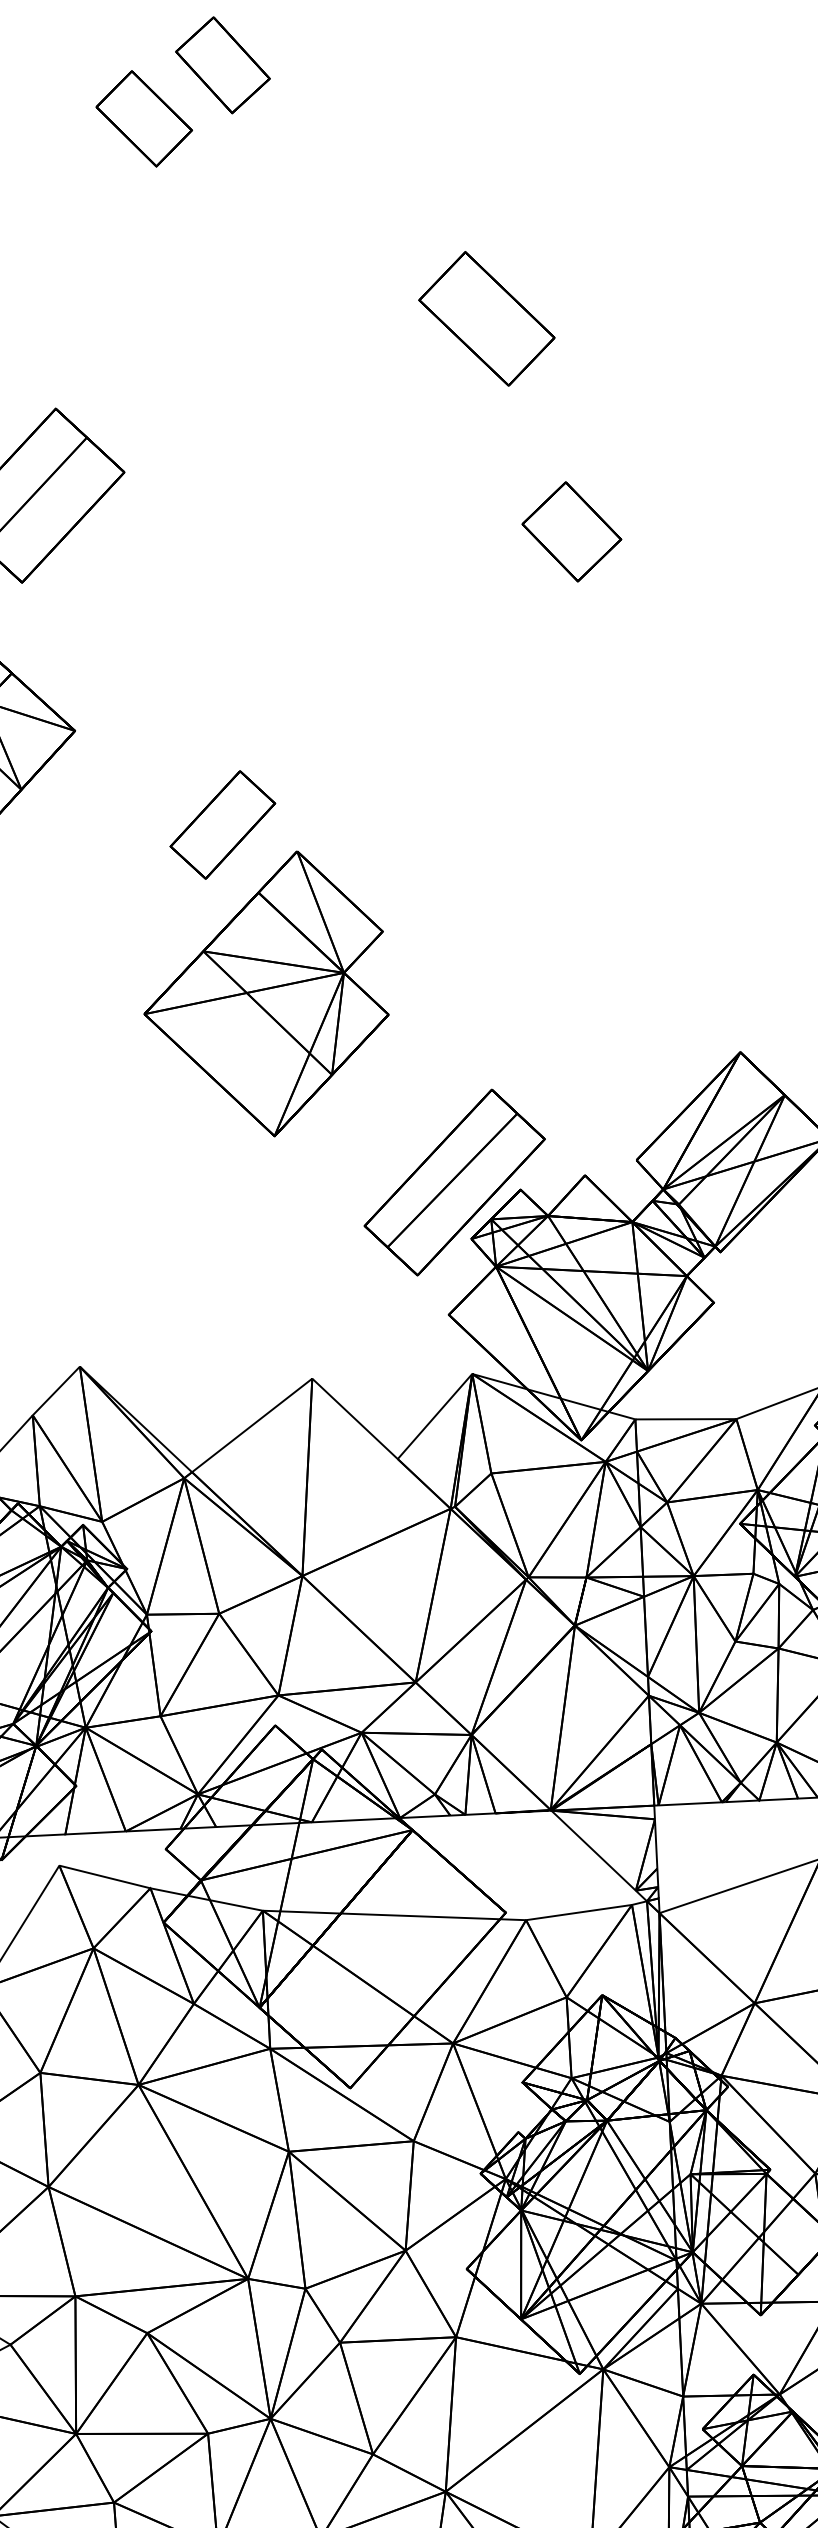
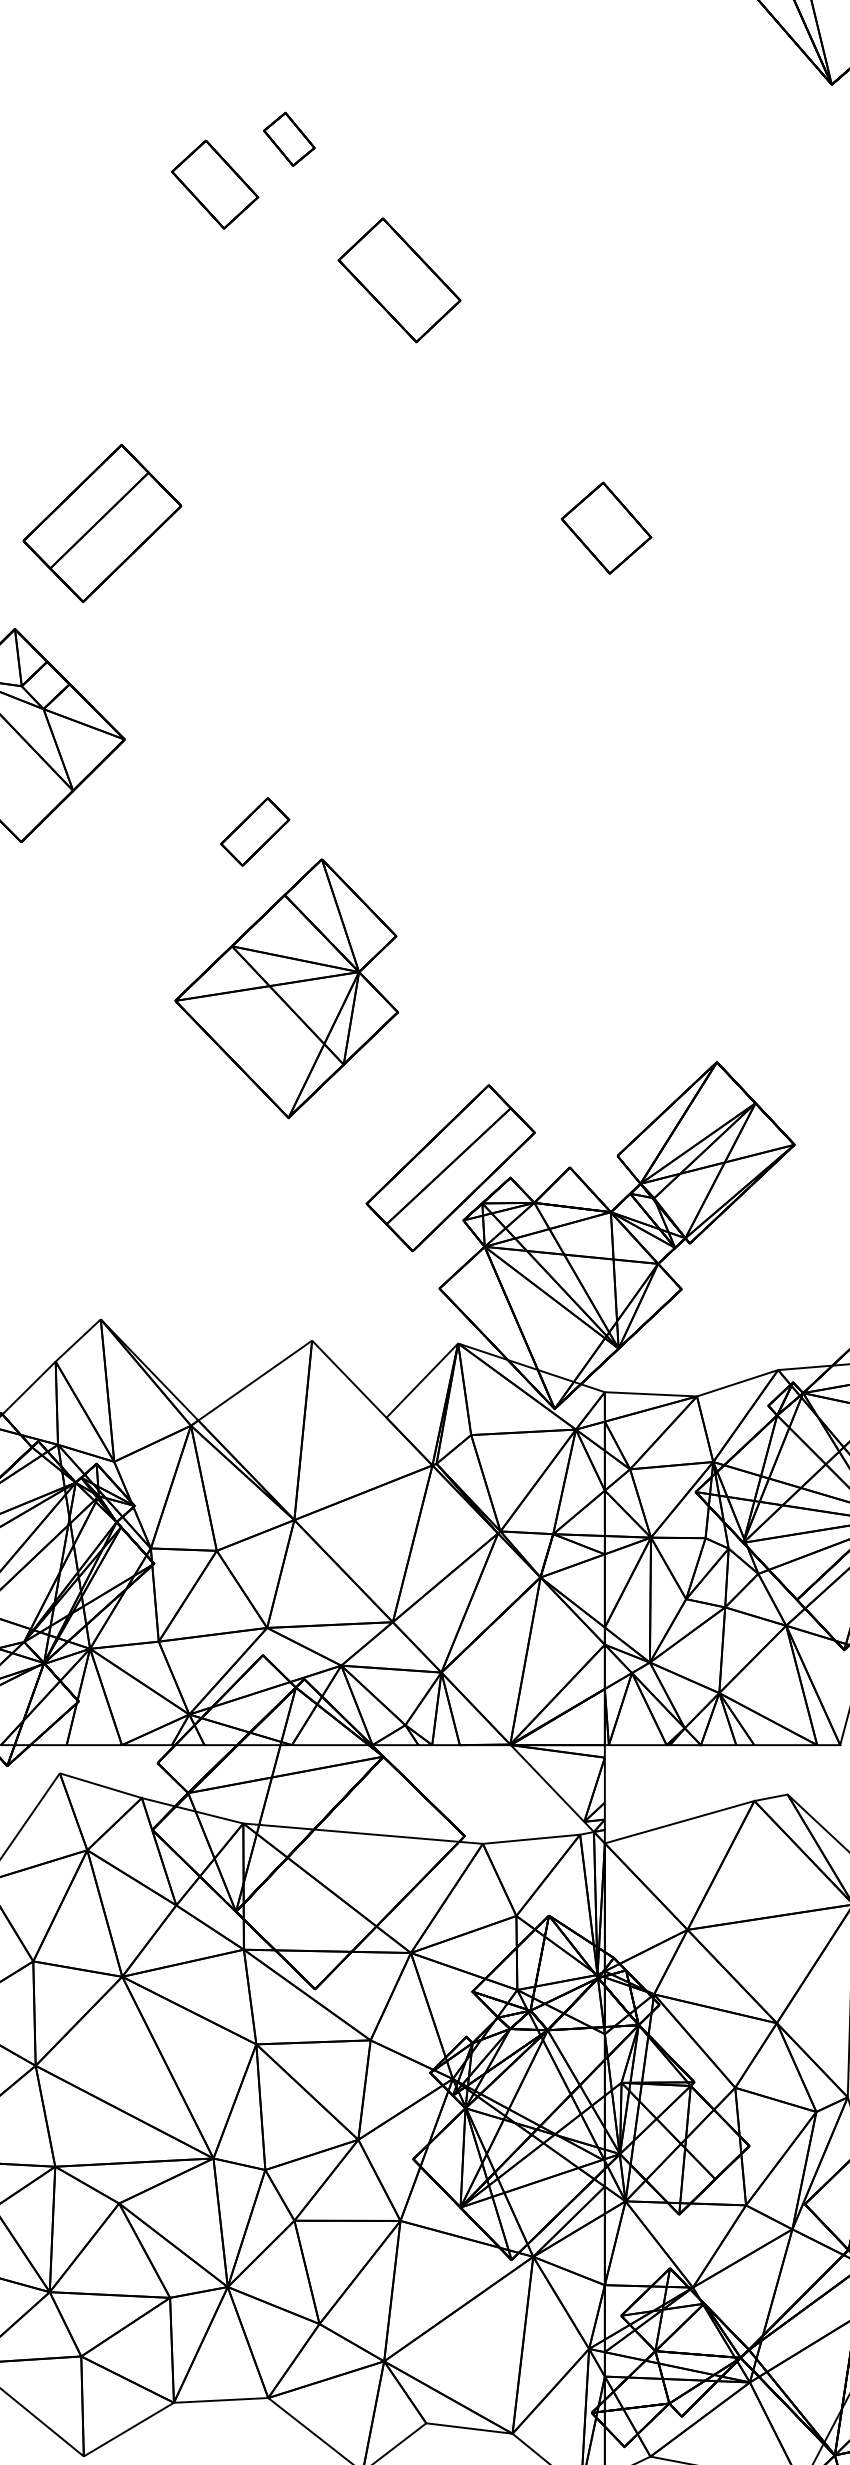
part: (223, 65) -> (289, 139), size x0.6
part: (486, 319) -> (399, 280), moved
part: (571, 531) -> (606, 527), moved
part: (221, 824) -> (254, 831), size x0.7

